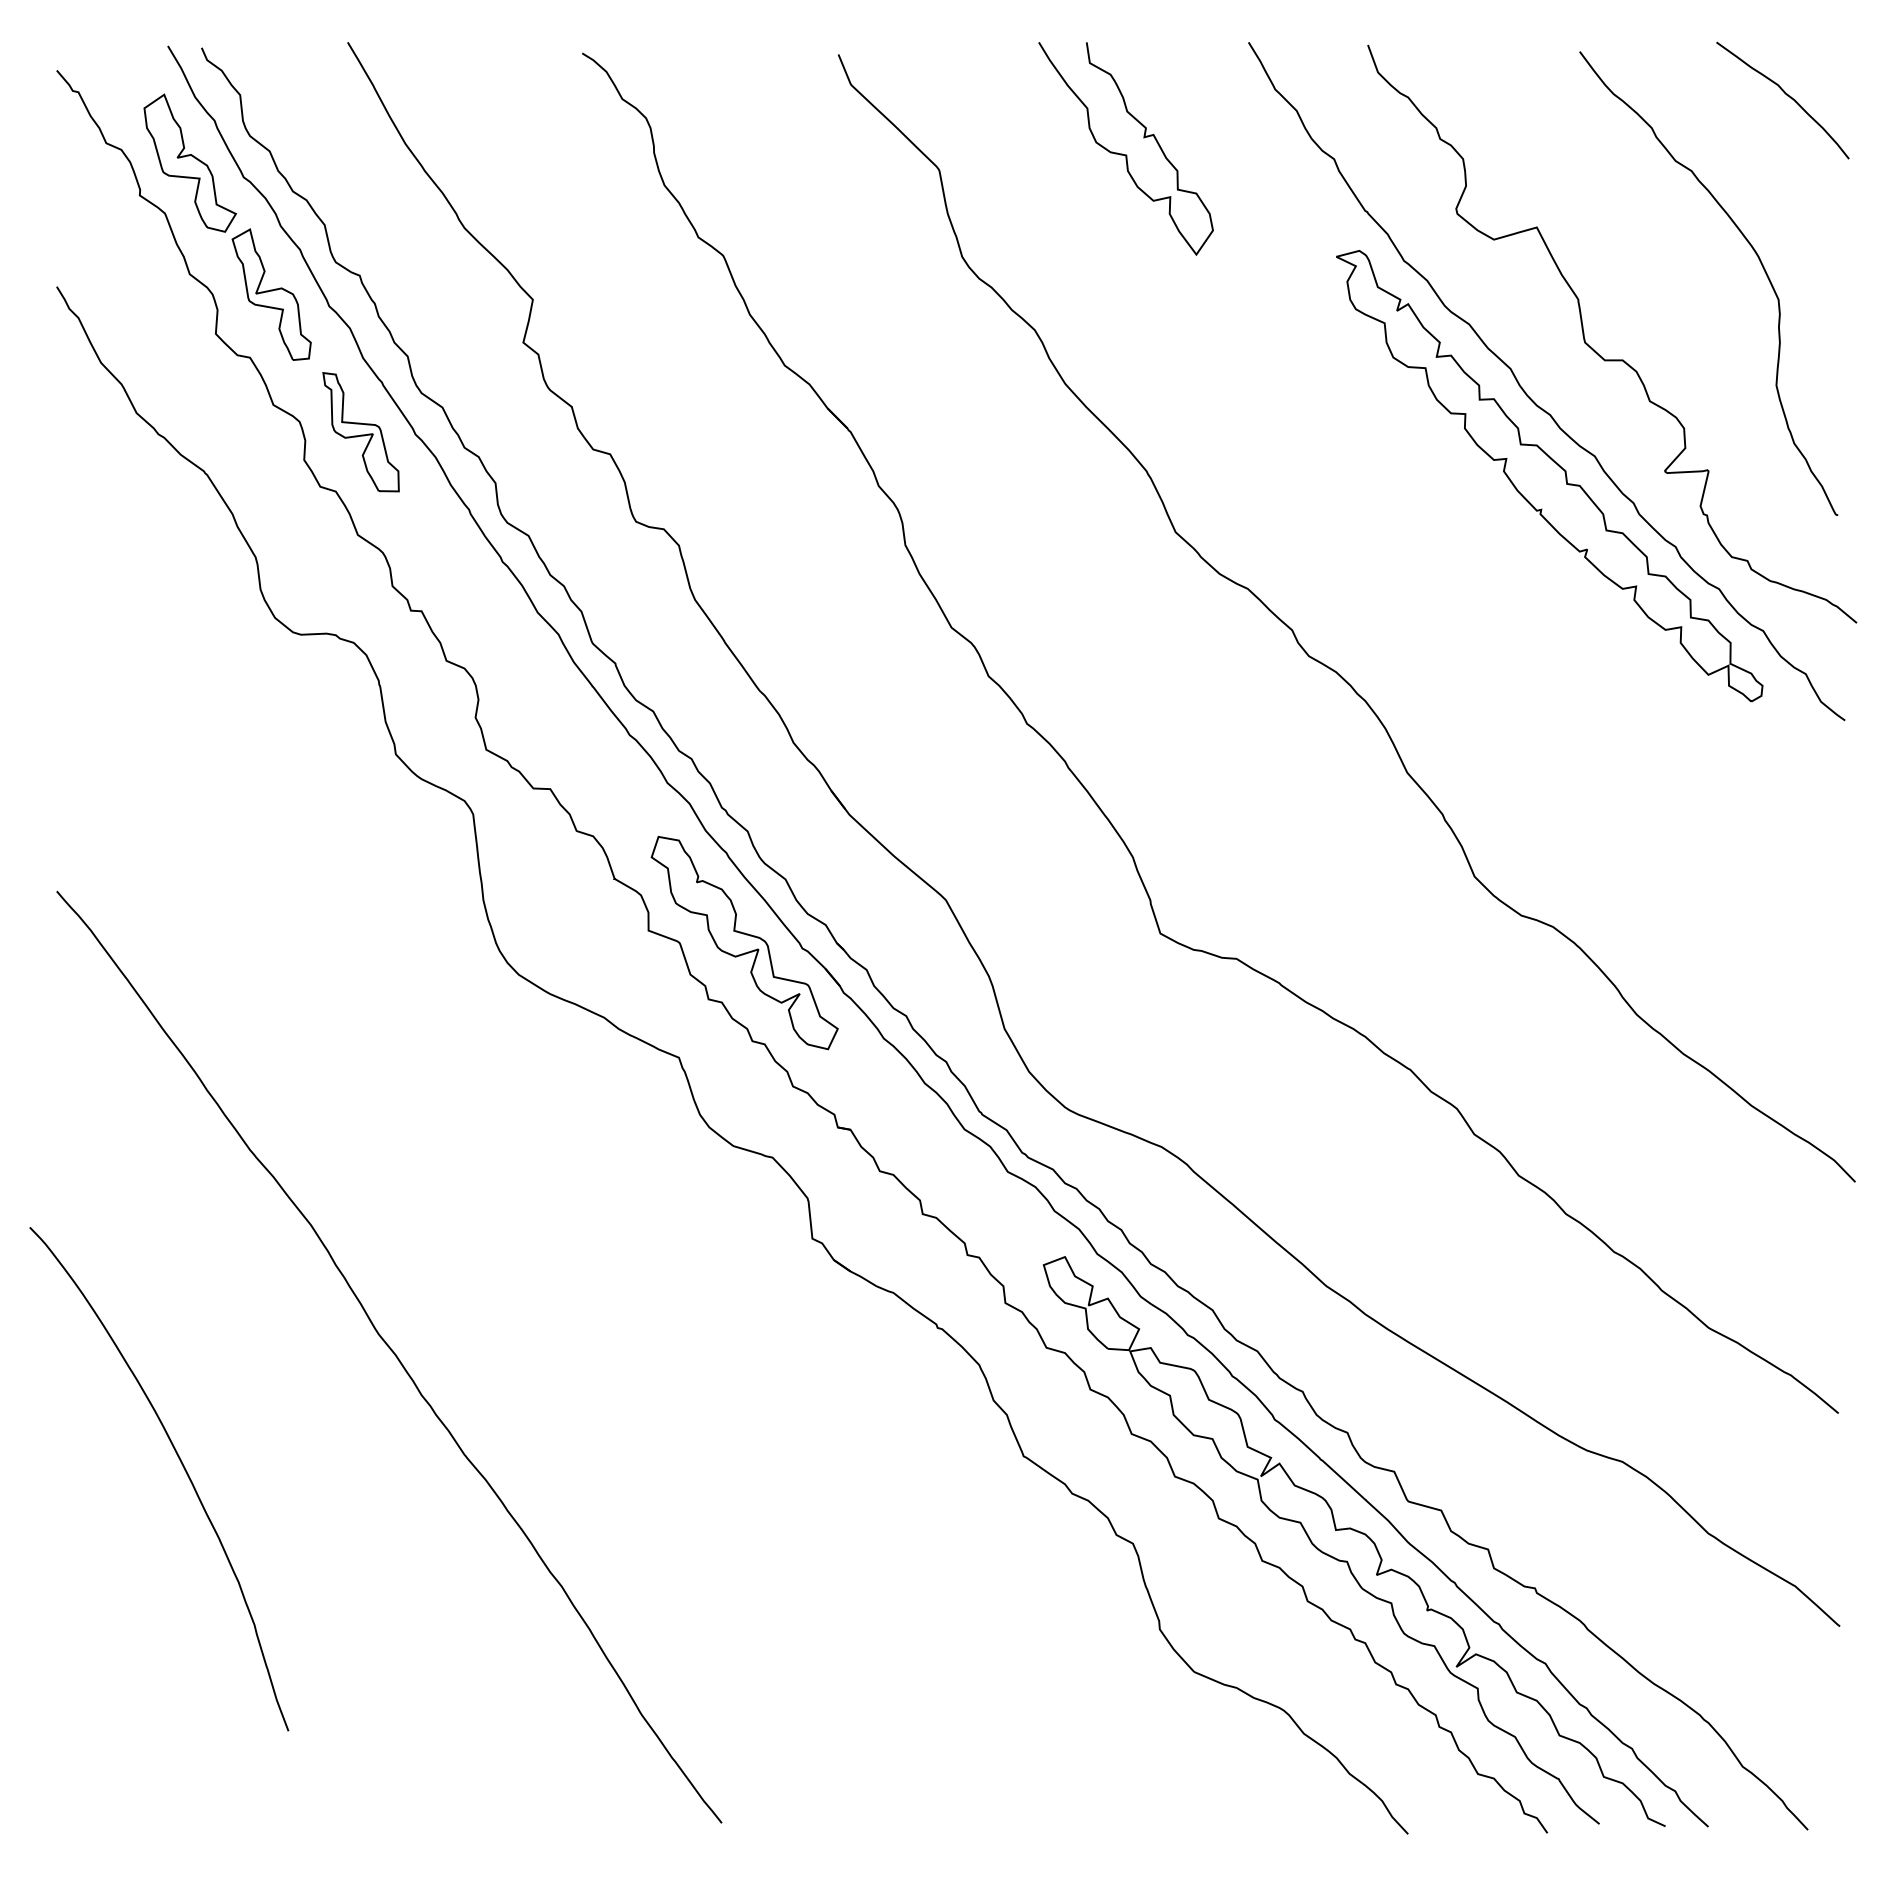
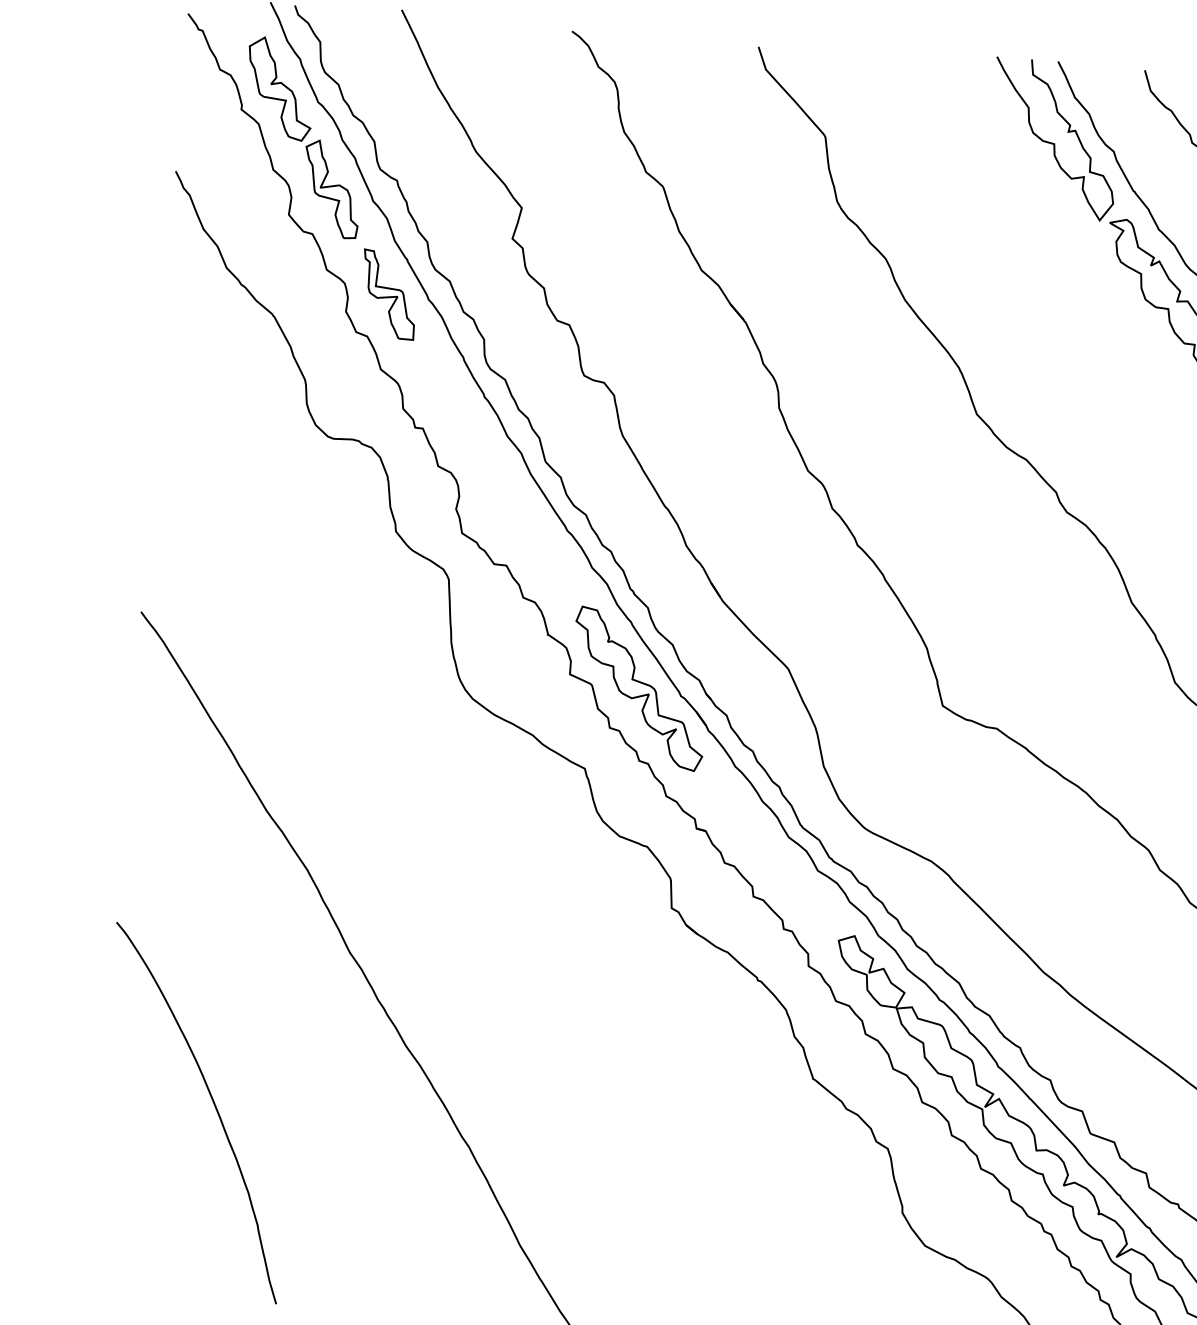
curve: (1122, 153) -> (1051, 142), moved
curve: (183, 1468) -> (214, 1106), moved

